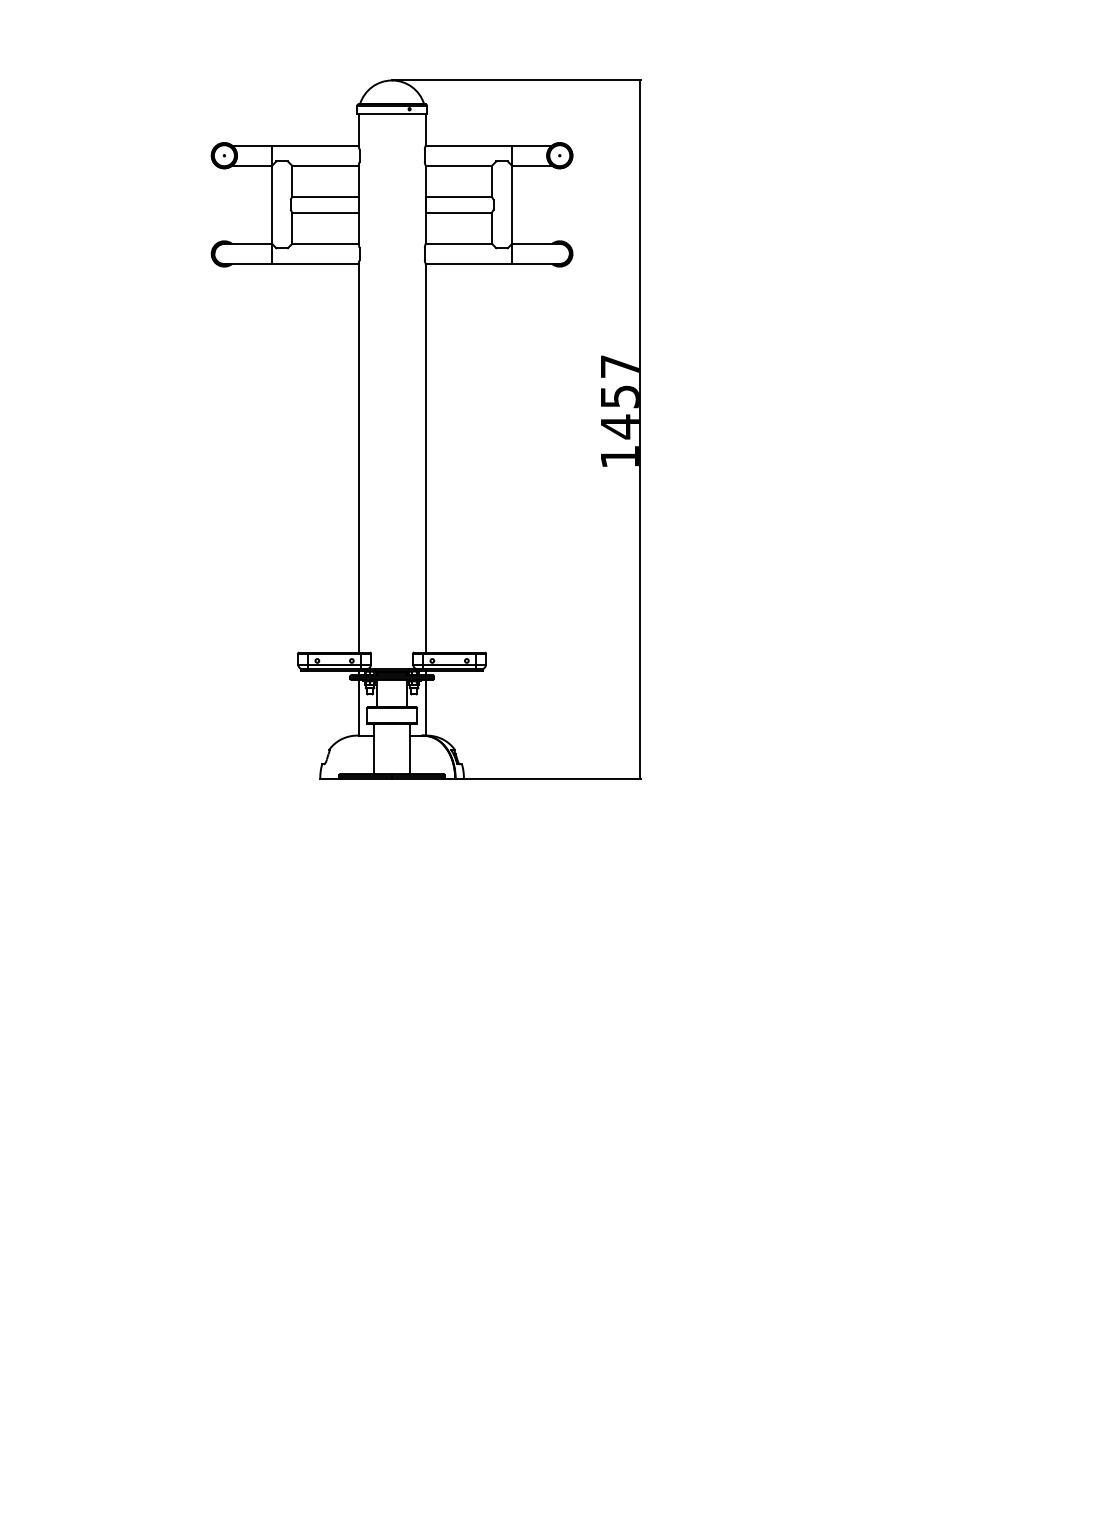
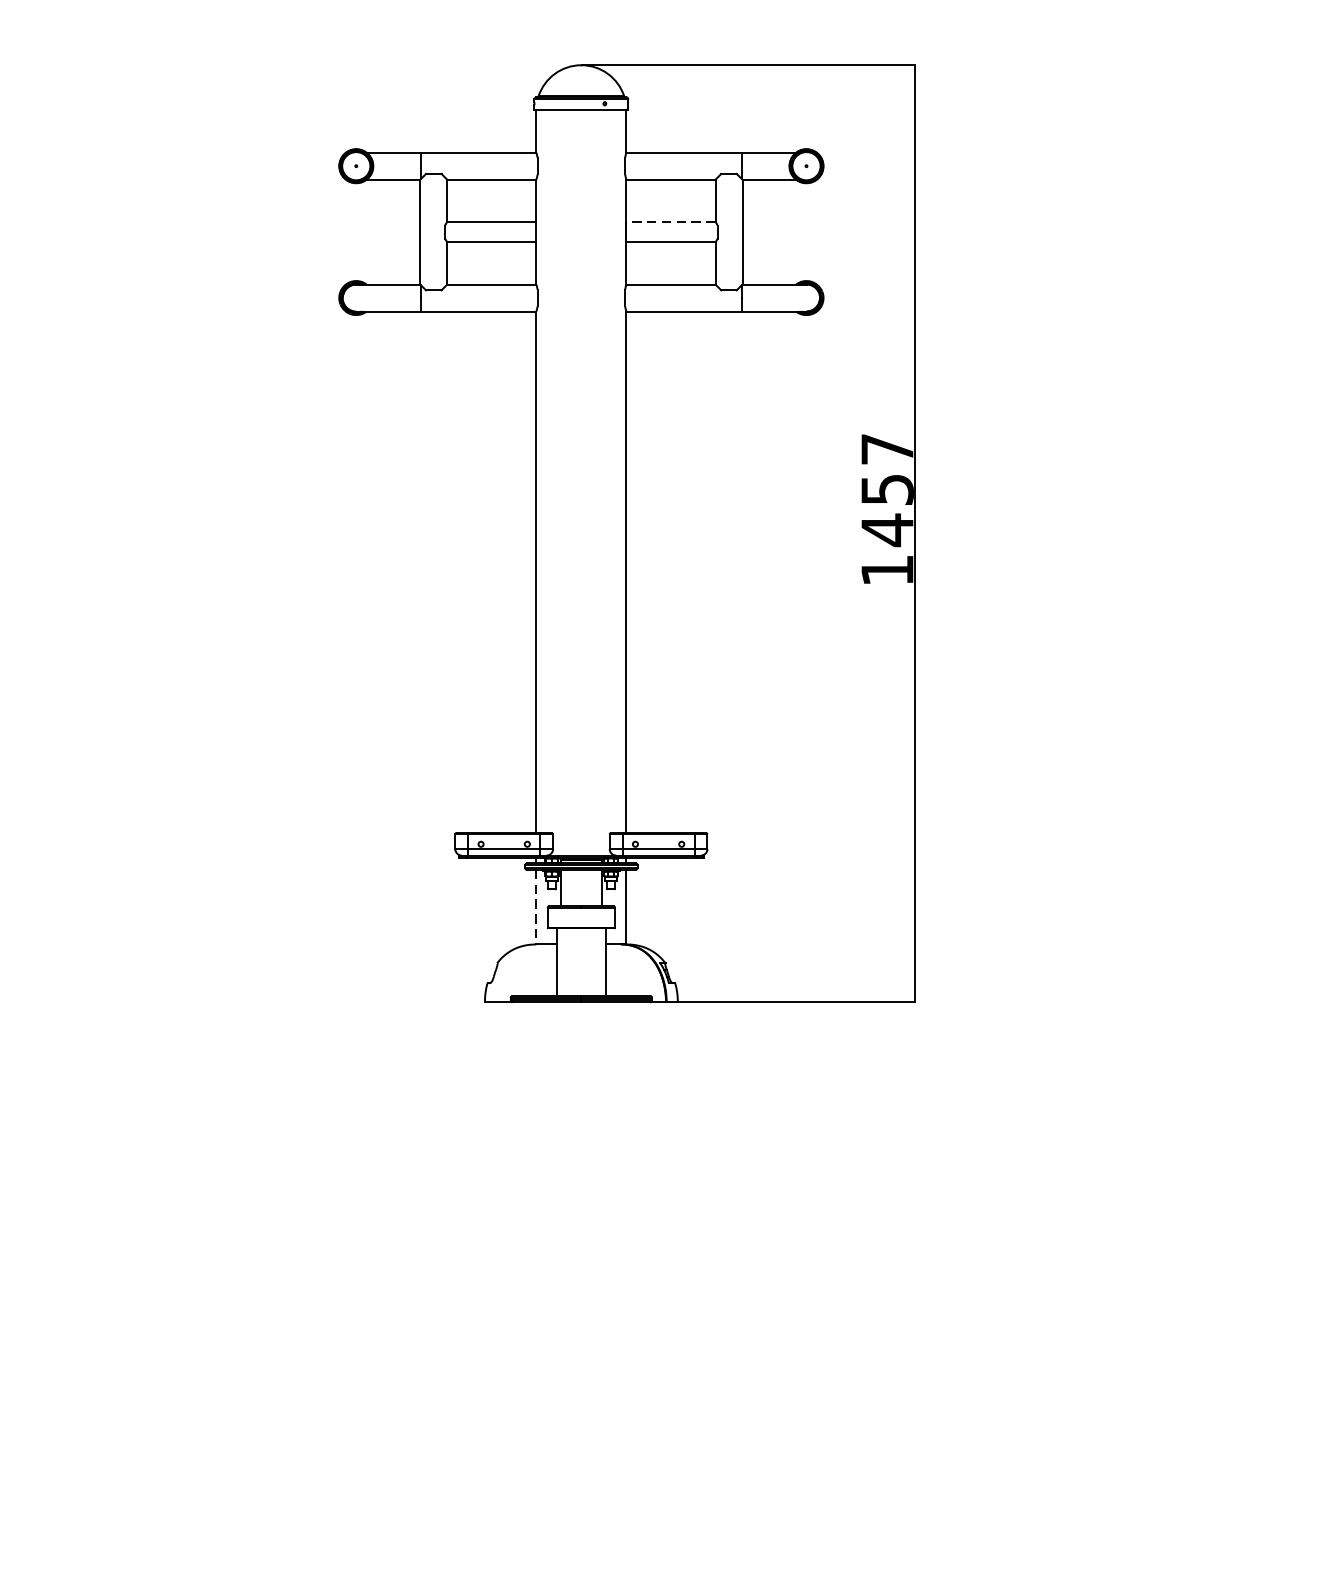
line: (458, 197) -> (670, 222), solid -> dashed
line: (358, 707) -> (536, 906), solid -> dashed

